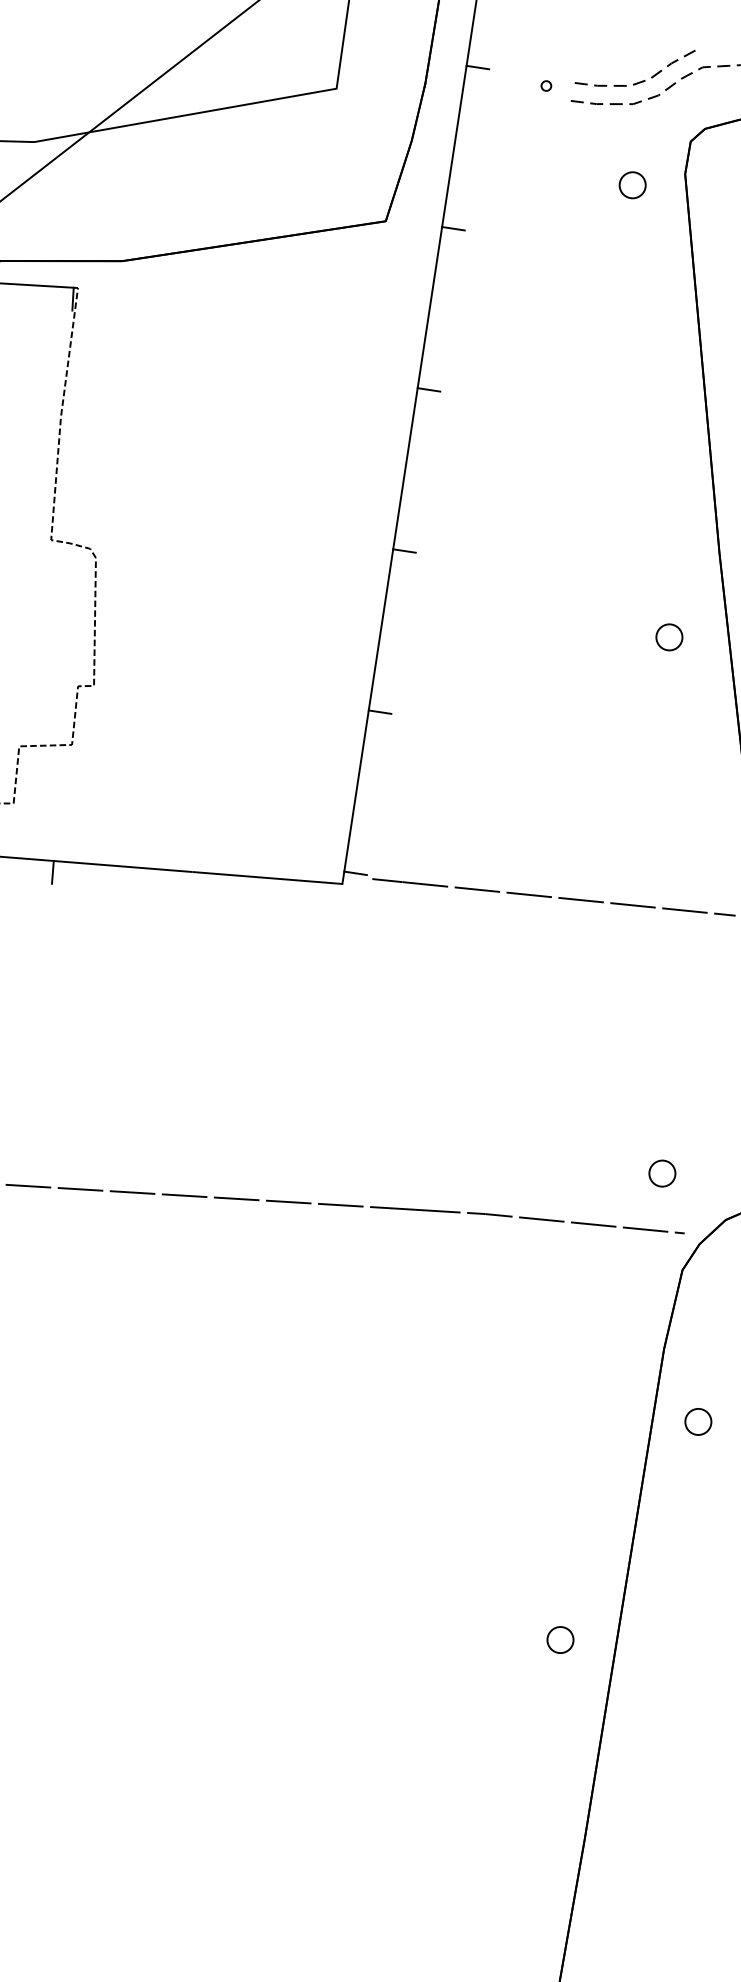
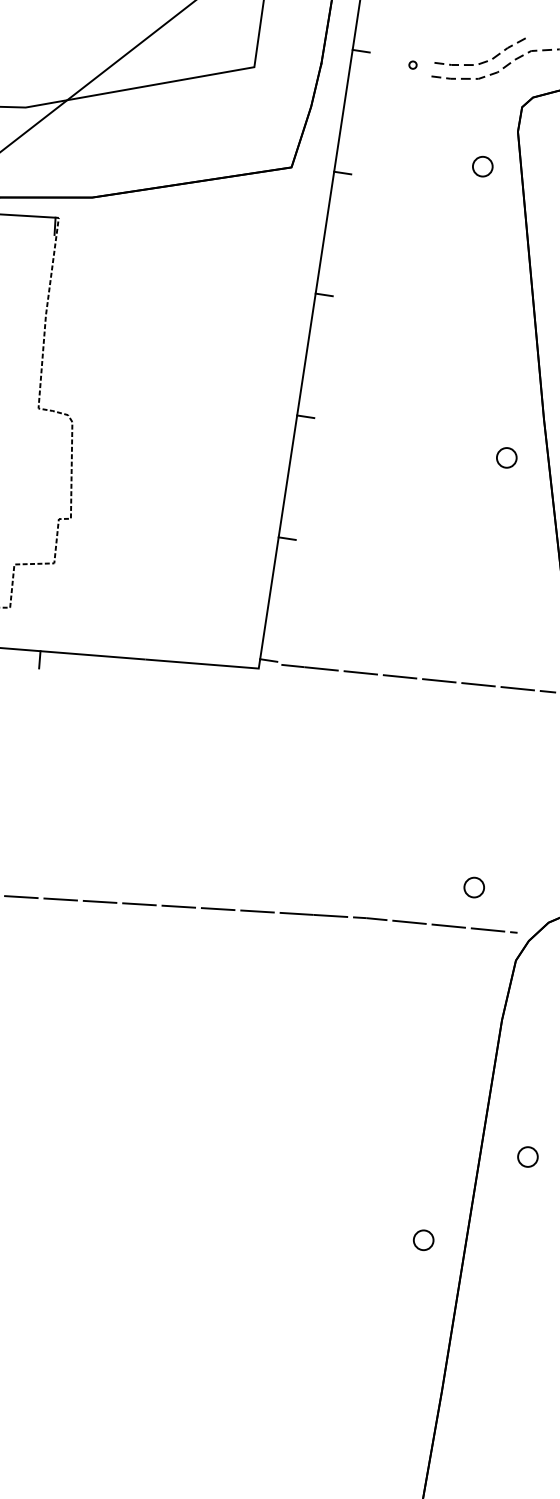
part: (632, 185) -> (482, 166), moved
part: (669, 637) -> (506, 457), moved
part: (662, 1173) -> (474, 887), moved
part: (698, 1421) -> (528, 1156), moved

